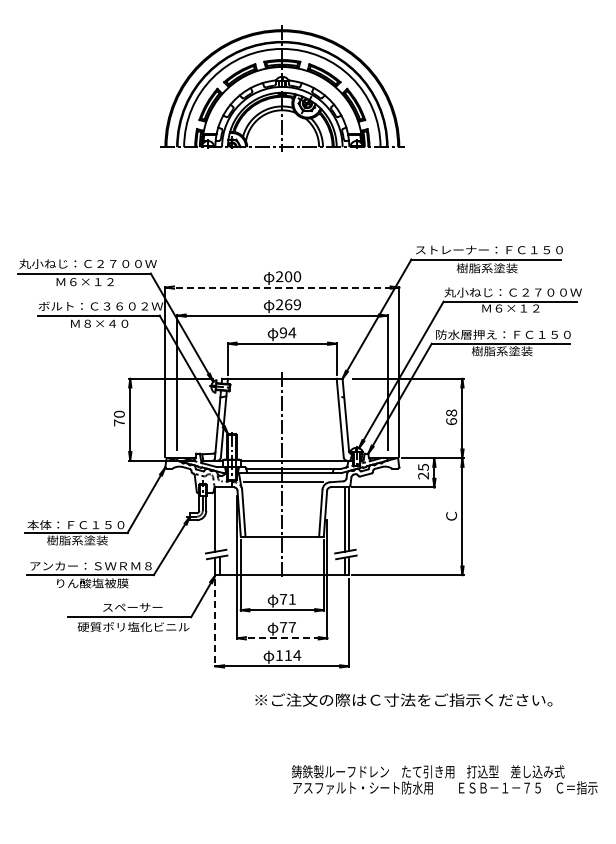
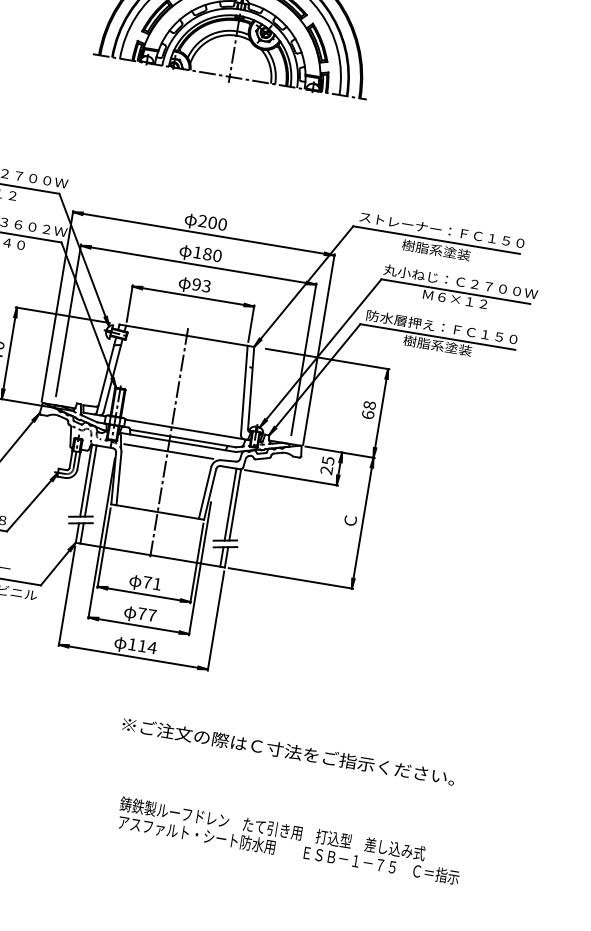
line: (282, 287) -> (203, 233), dashed -> solid
text: (288, 304) -> (207, 253), 269 -> 180
text: (292, 332) -> (206, 285), 94 -> 93
line: (219, 519) -> (90, 481), added
line: (215, 623) -> (66, 596), dashed -> solid
line: (282, 638) -> (139, 626), dashed -> solid
text: (403, 699) -> (288, 750), moved
text: (444, 779) -> (289, 840), moved

